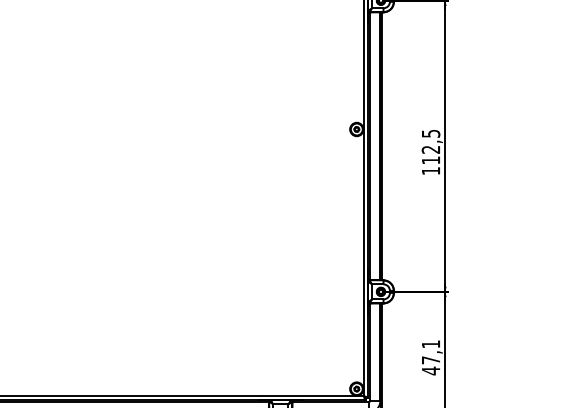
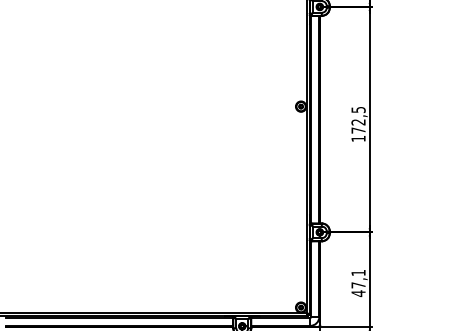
text: (430, 160) -> (358, 130), 112,5 -> 172,5

